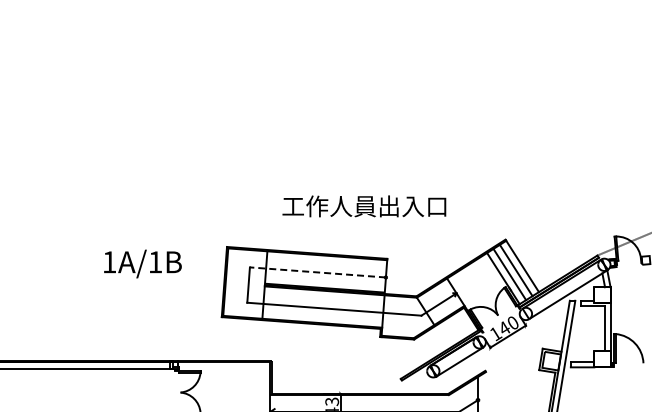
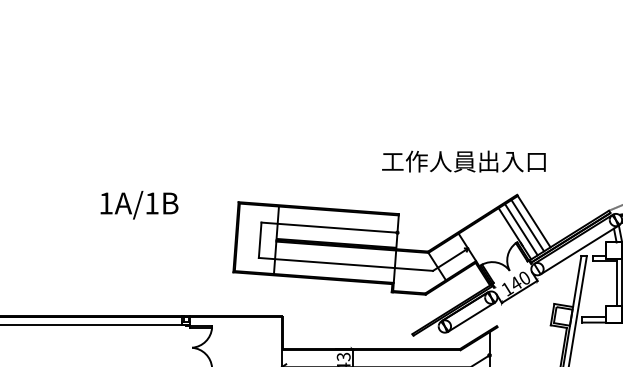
text: (364, 206) -> (464, 161), moved
text: (142, 263) -> (139, 204), moved
line: (317, 272) -> (329, 227), dashed -> solid

